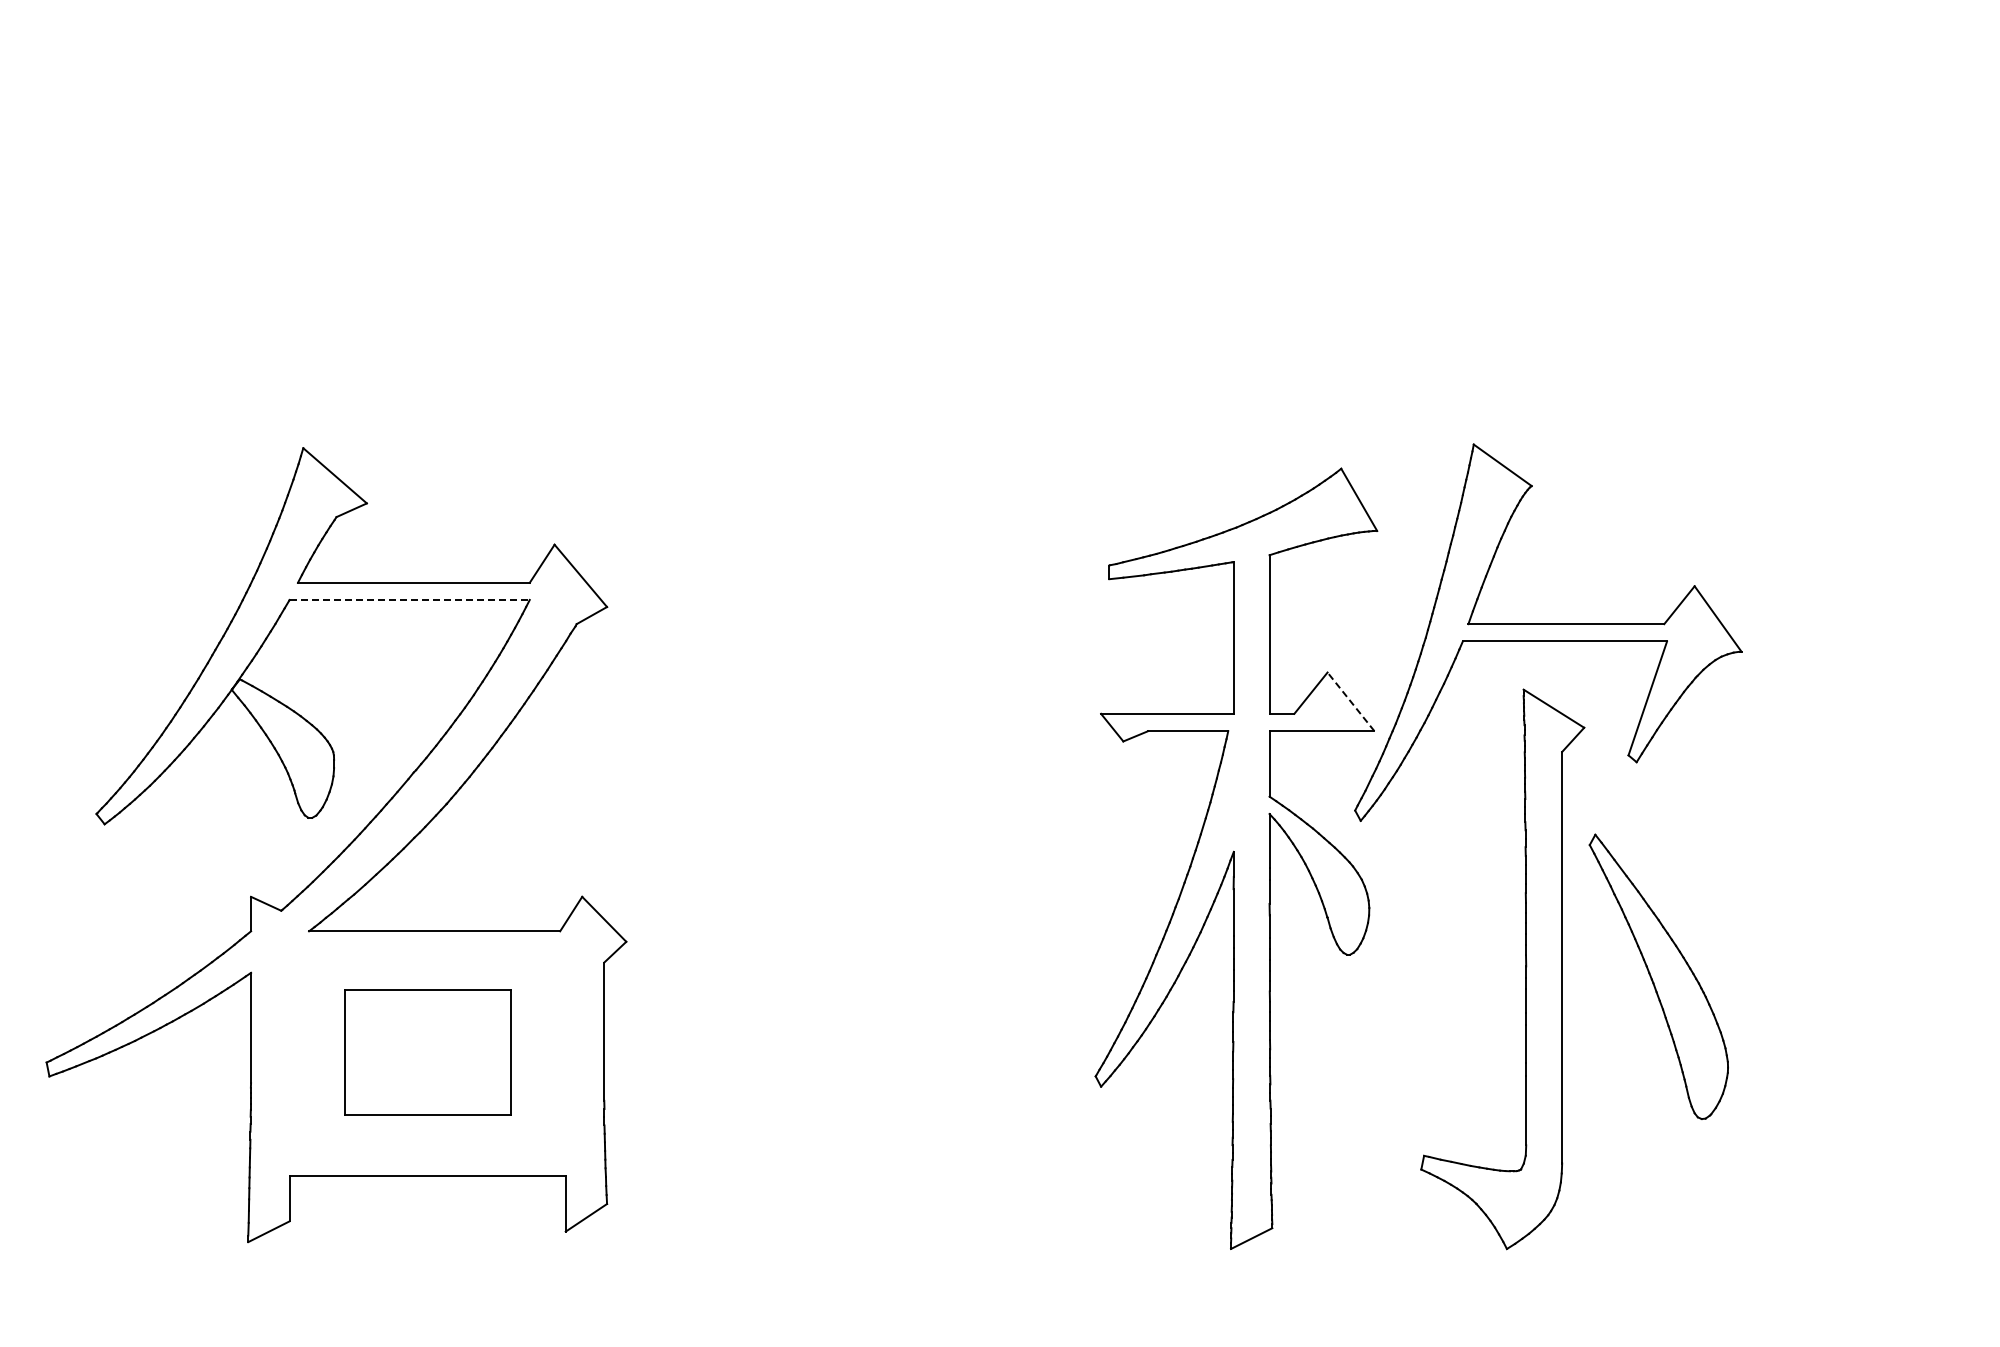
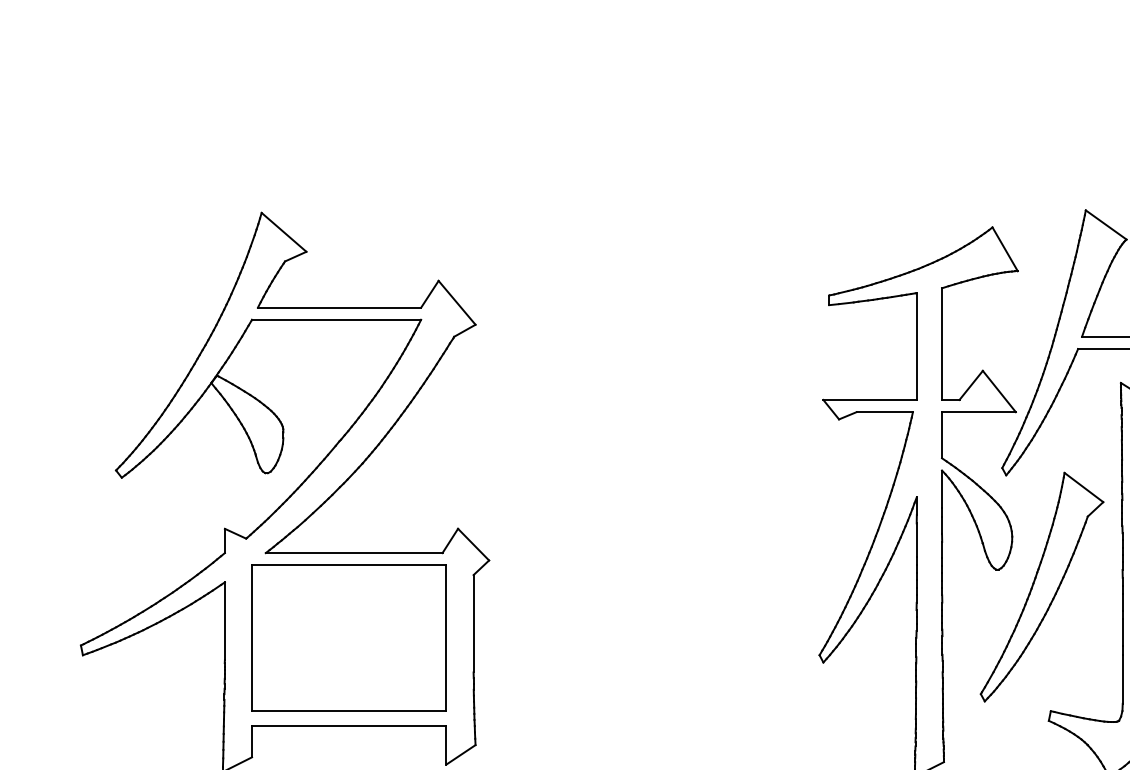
line: (410, 599) -> (337, 319), dashed -> solid
line: (1351, 701) -> (999, 391), dashed -> solid
part: (1411, 979) -> (1041, 587), added
part: (427, 1052) -> (349, 638), size x1.67

